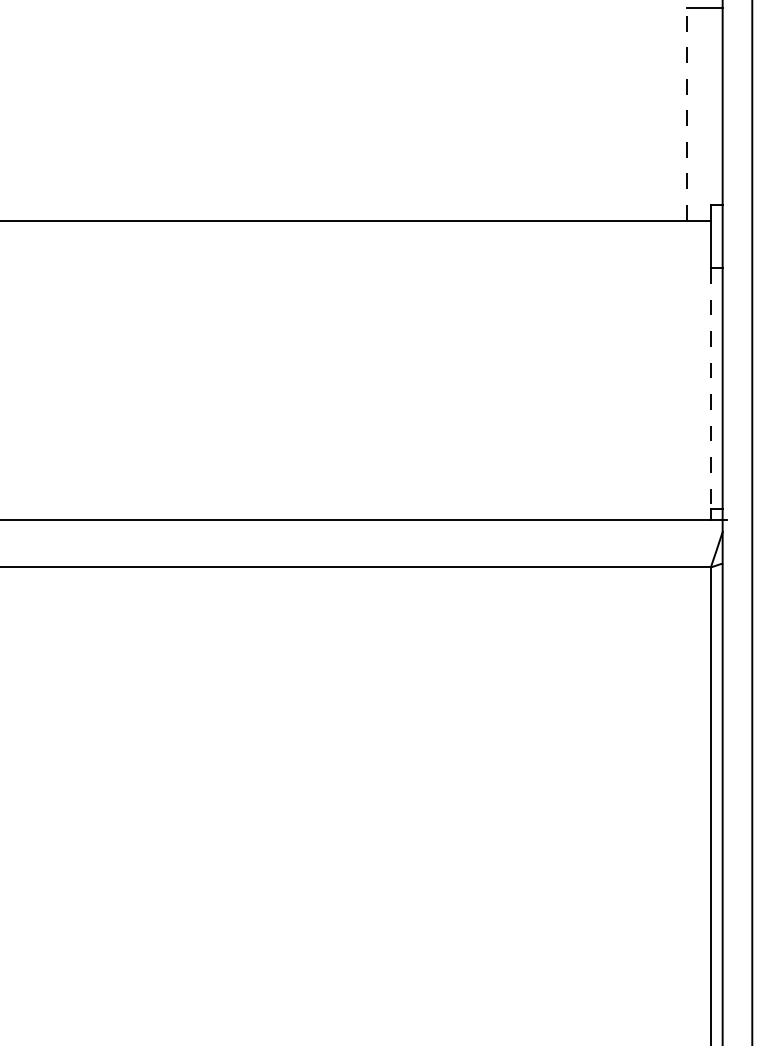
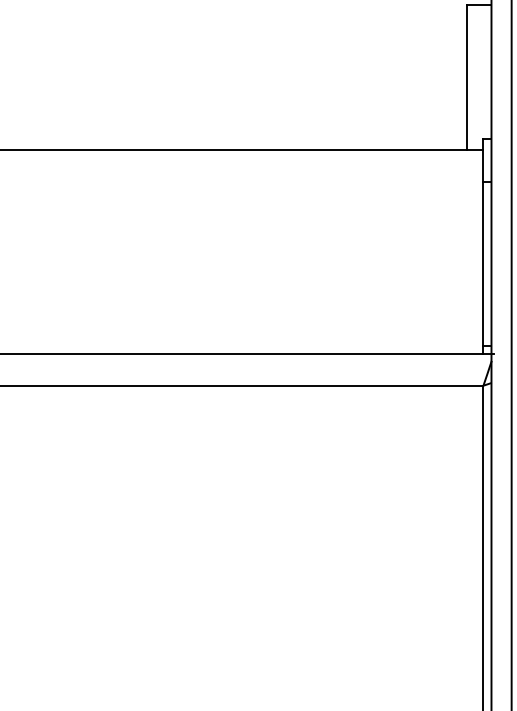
line: (687, 114) -> (467, 77), dashed -> solid
line: (710, 389) -> (483, 264), dashed -> solid

